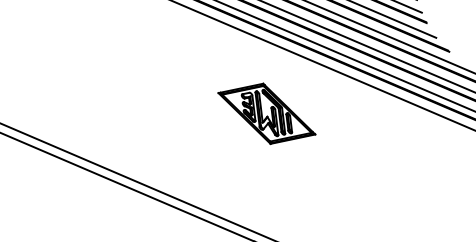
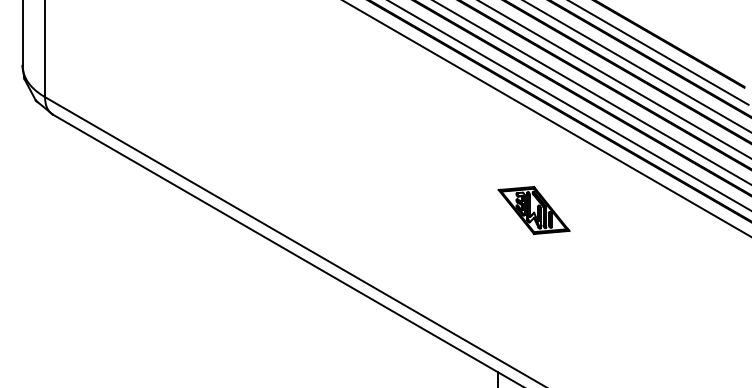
part: (266, 113) -> (533, 210), size x0.6

